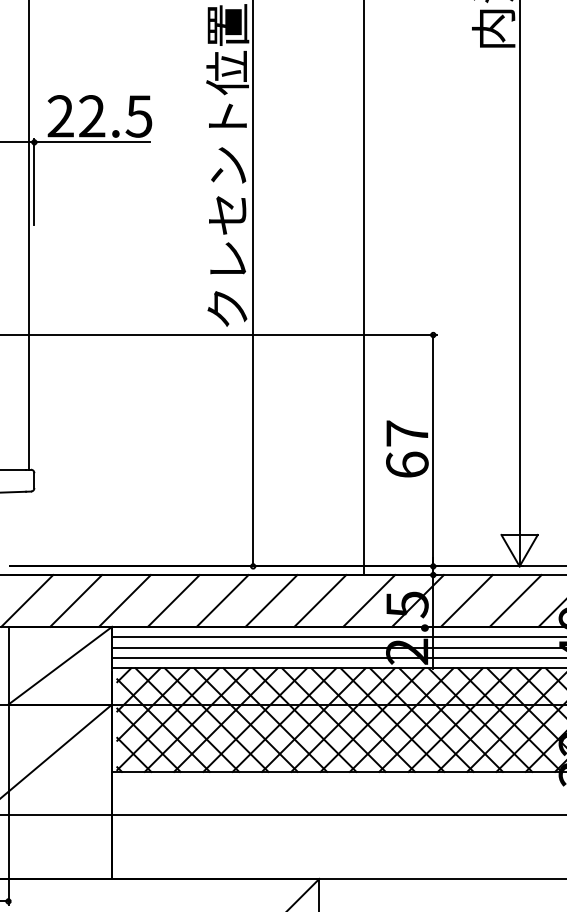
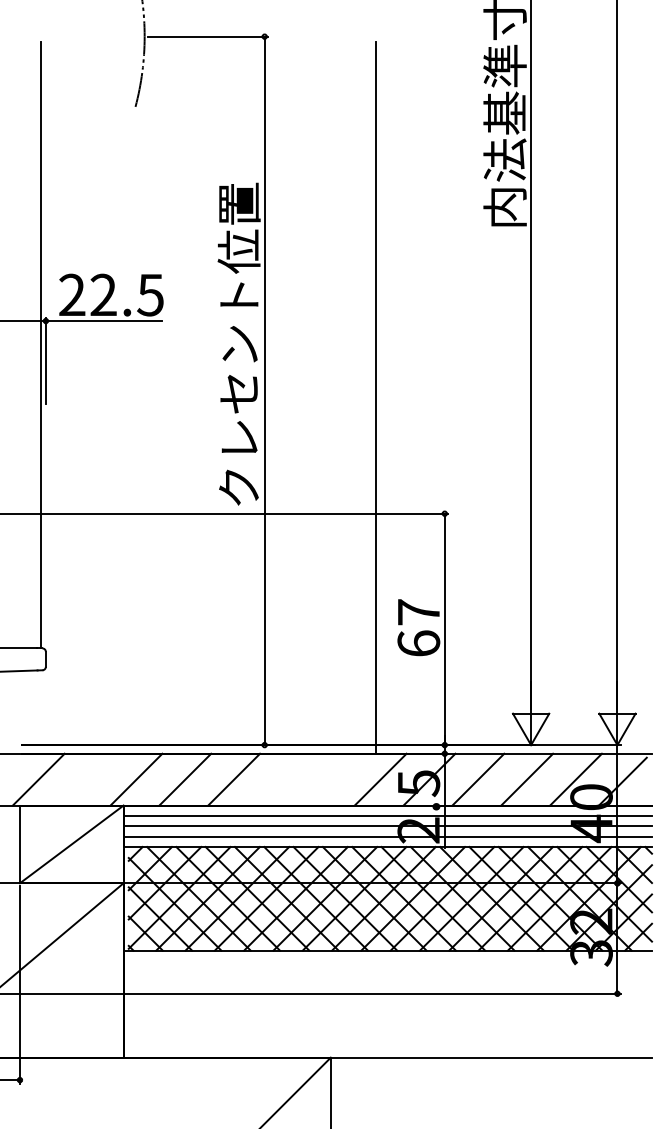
line: (76, 600) -> (87, 779), removed
line: (271, 600) -> (282, 779), removed
line: (320, 600) -> (331, 779), removed

